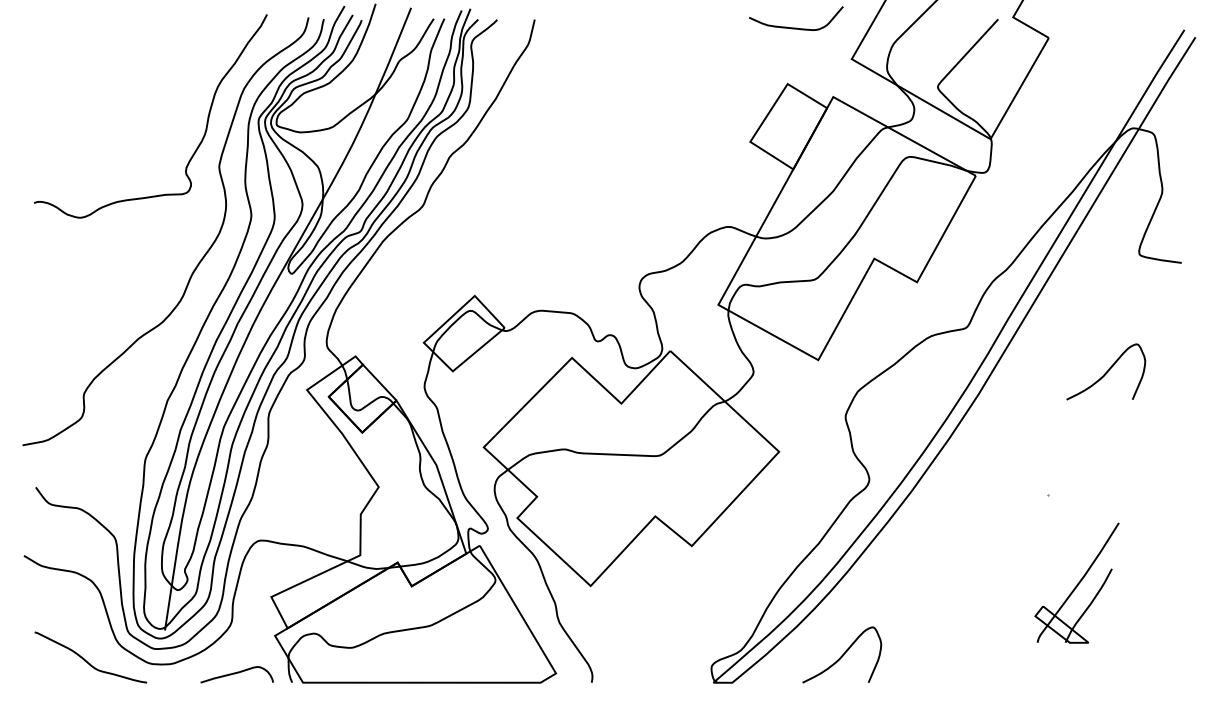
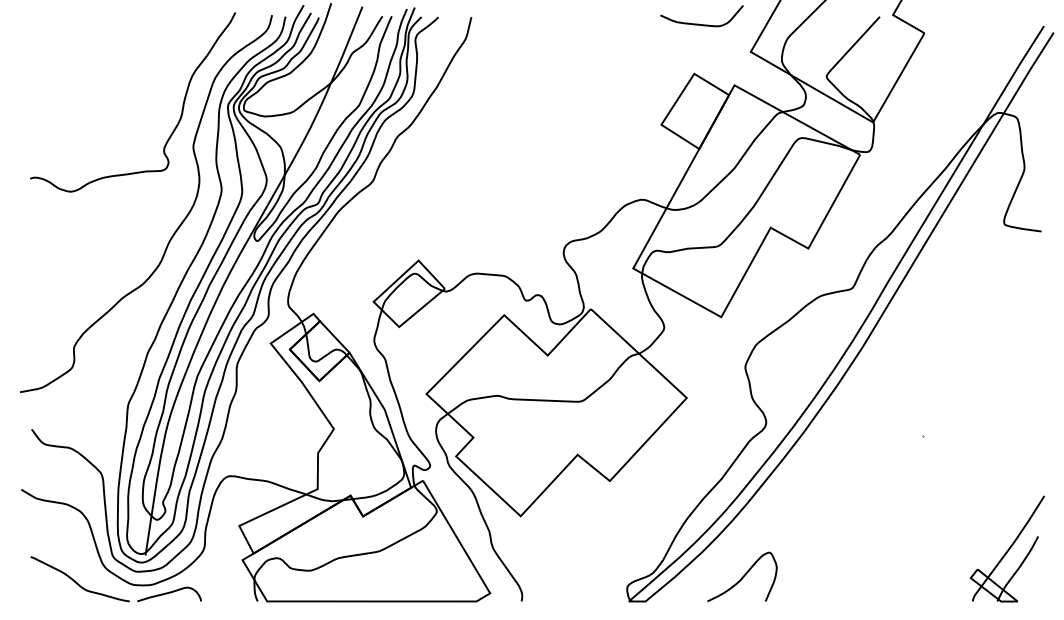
curve: (1106, 371) -> (975, 327), removed
part: (1076, 582) -> (1007, 548), moved
curve: (236, 673) -> (168, 593), moved

